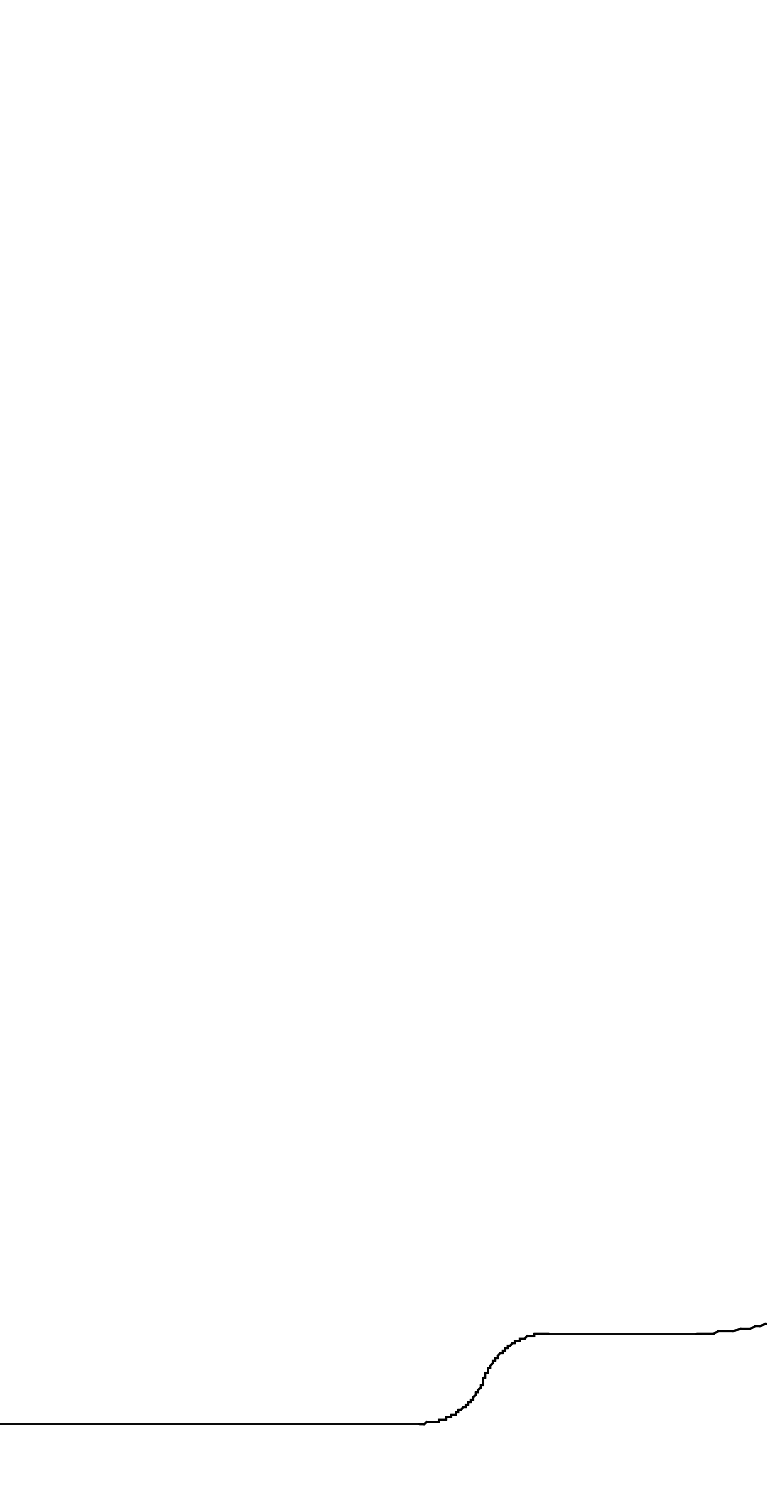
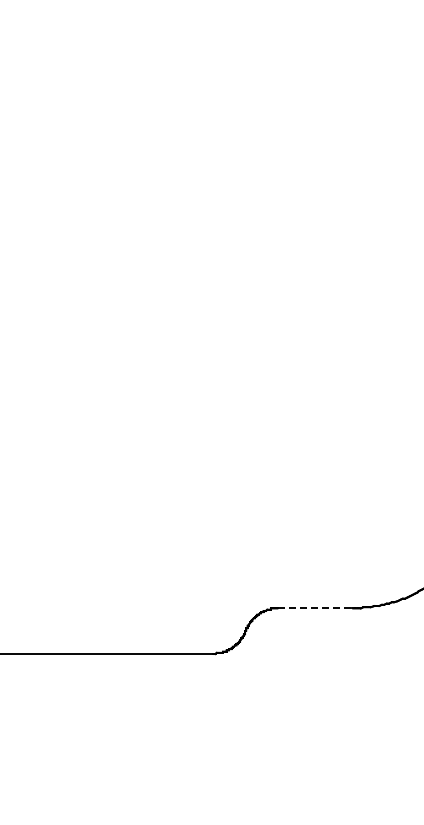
line: (623, 1333) -> (315, 608), solid -> dashed

